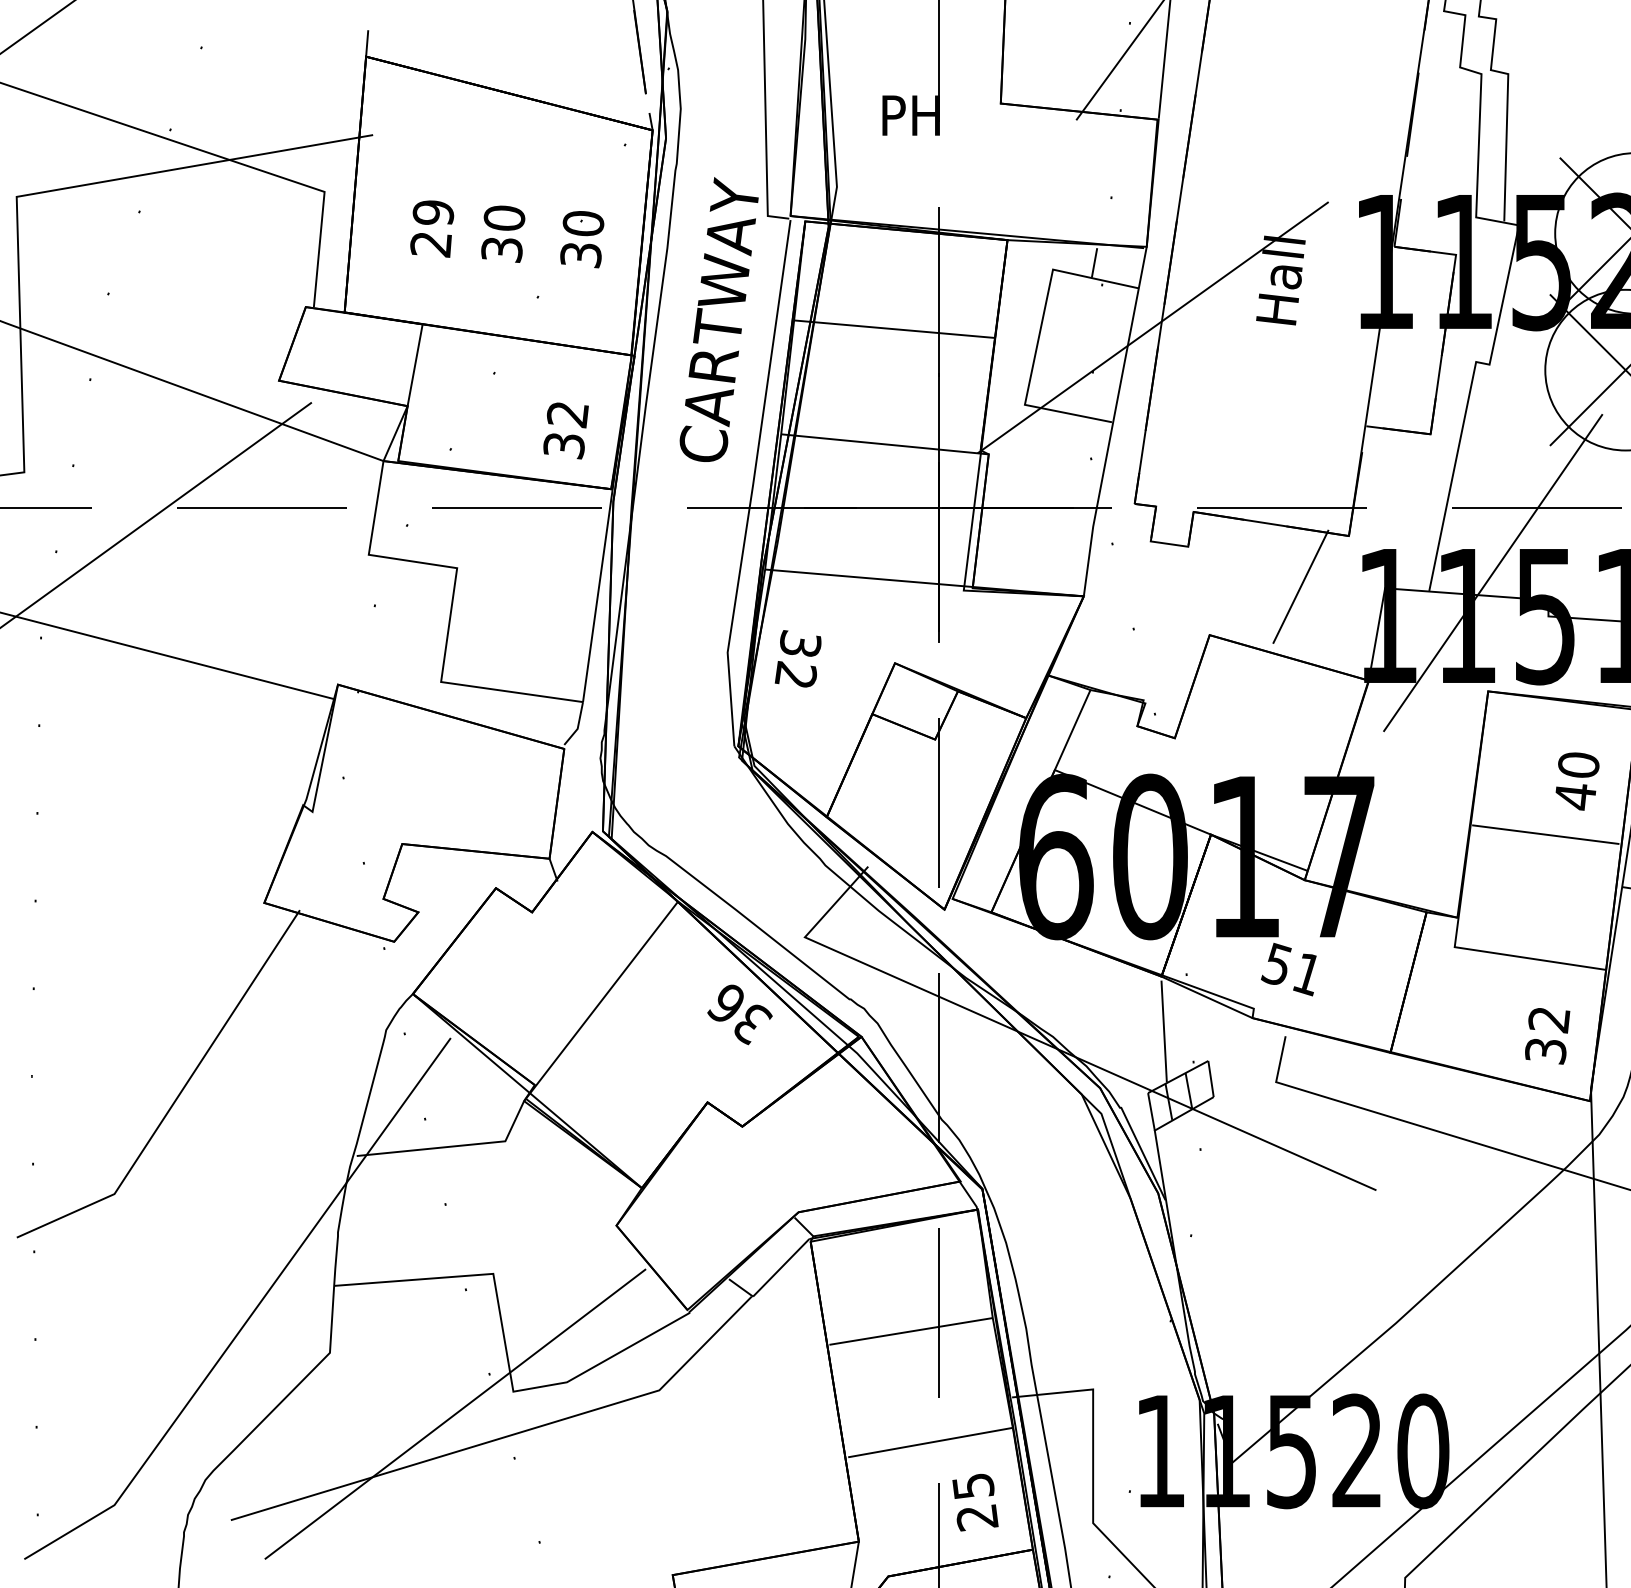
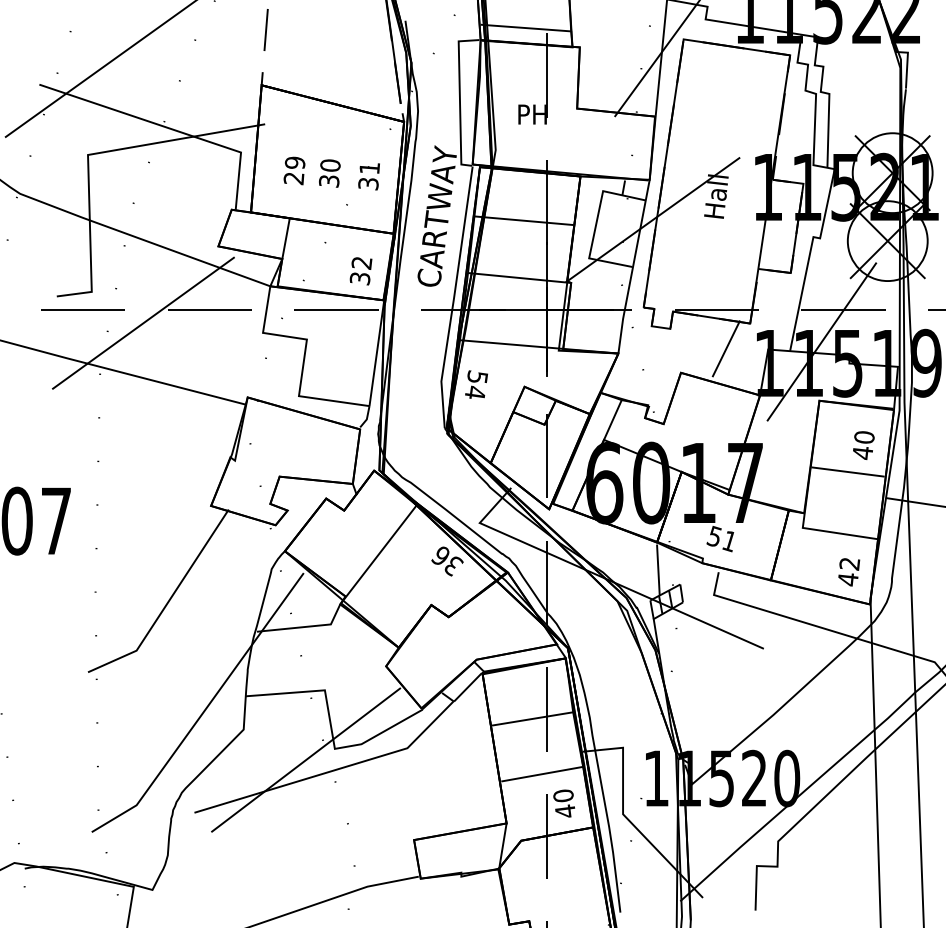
text: (583, 224) -> (369, 168), 30 -> 31
text: (798, 660) -> (476, 385), 32 -> 54
text: (1544, 1050) -> (847, 579), 32 -> 42
text: (975, 1501) -> (564, 803), 25 -> 40

